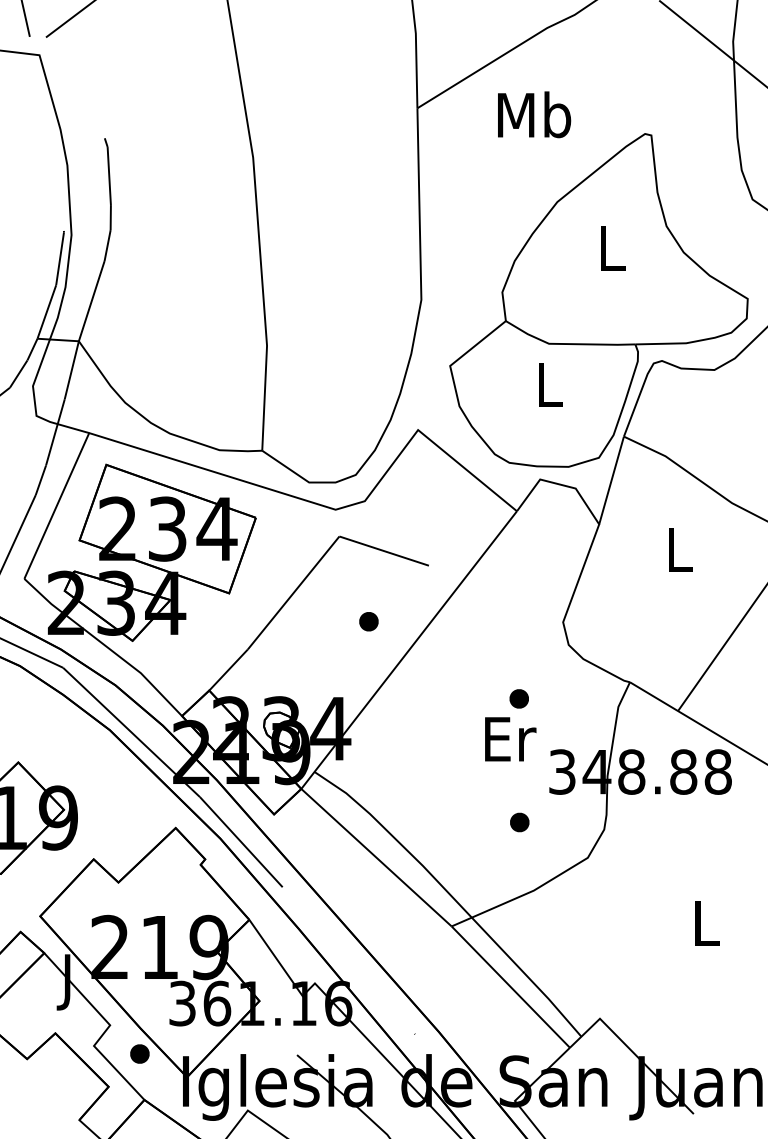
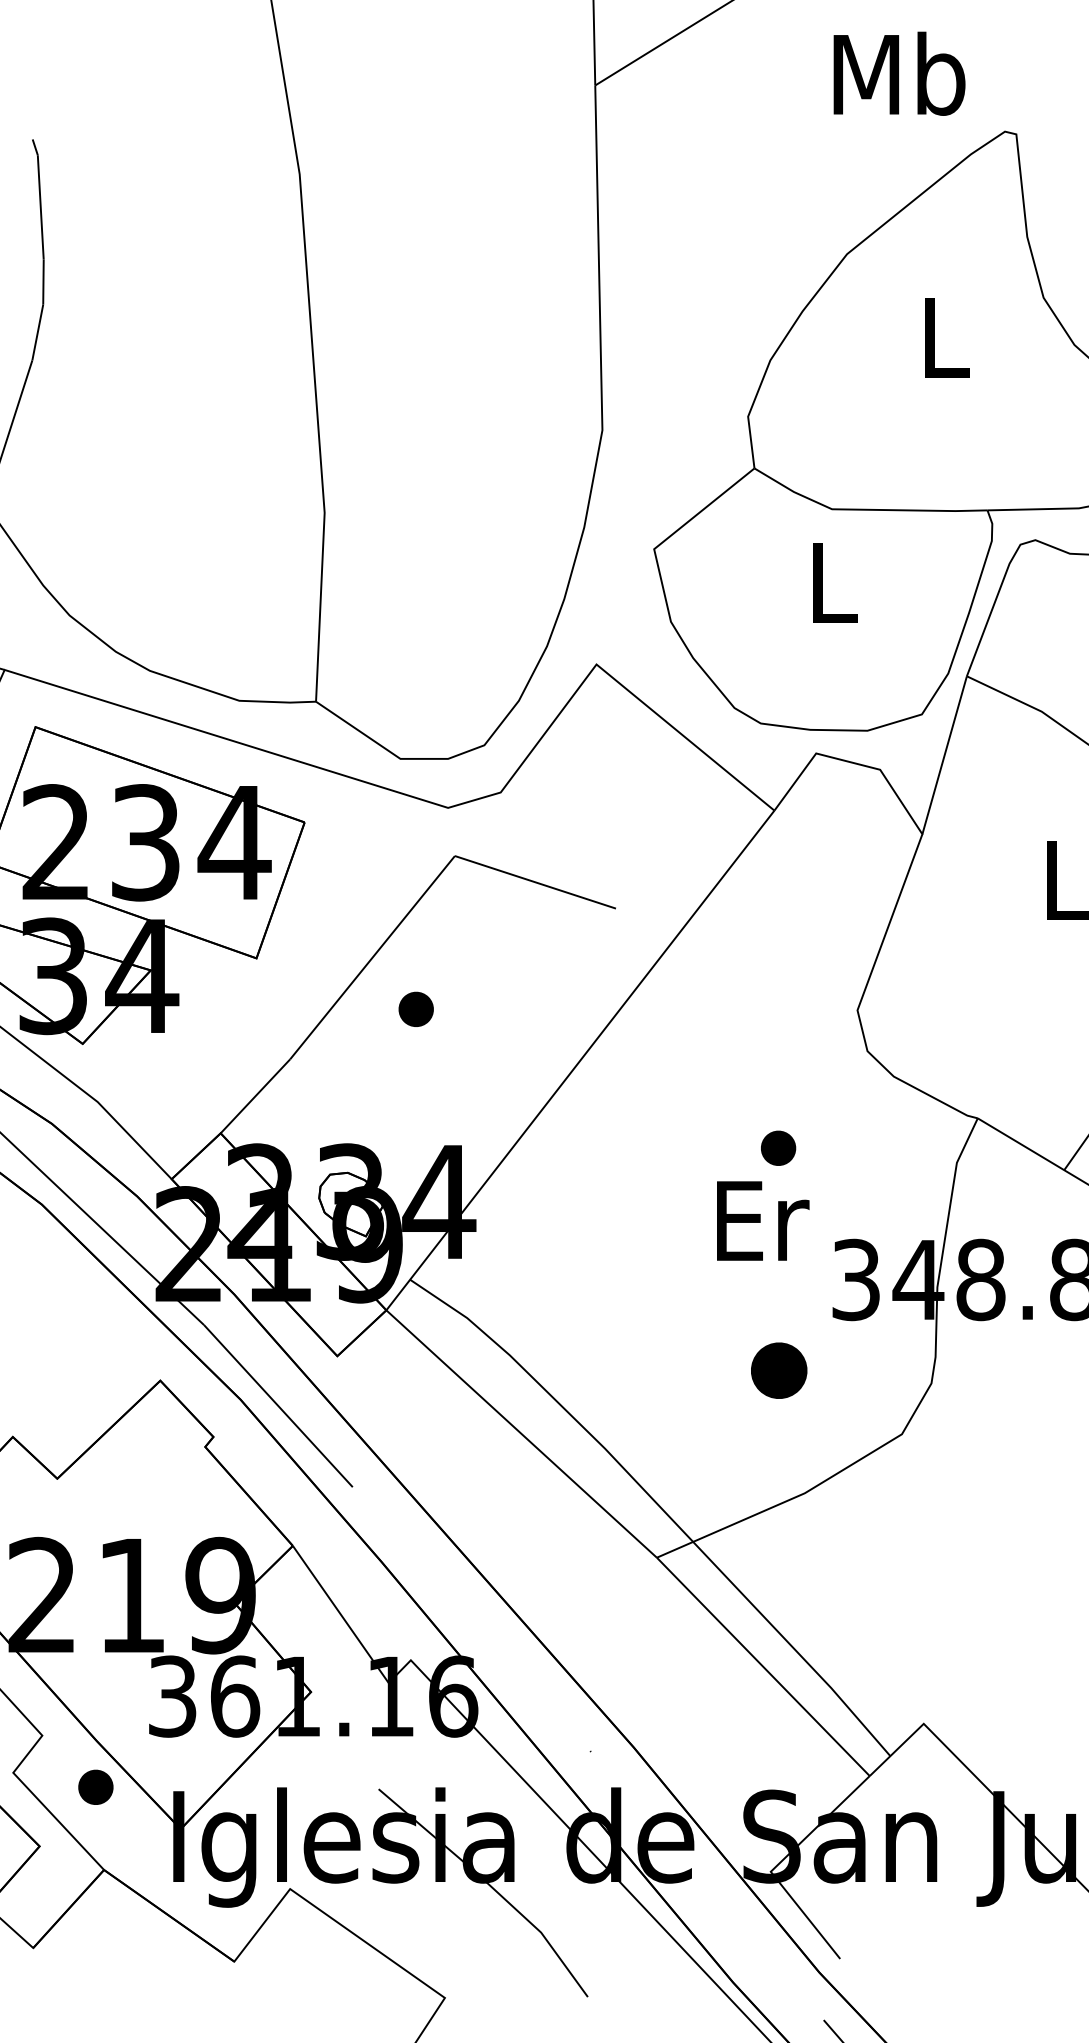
text: (534, 114) -> (899, 73), moved
part: (368, 621) -> (415, 1008), moved
part: (519, 822) -> (778, 1370), size x1.6

